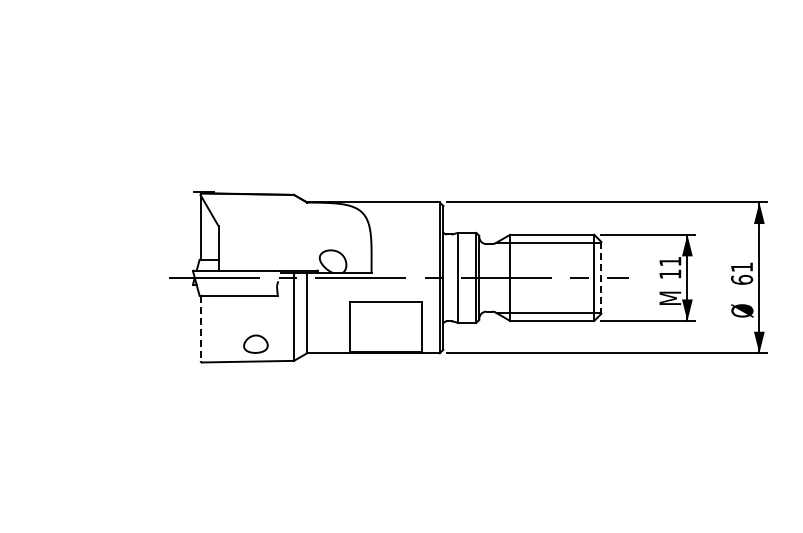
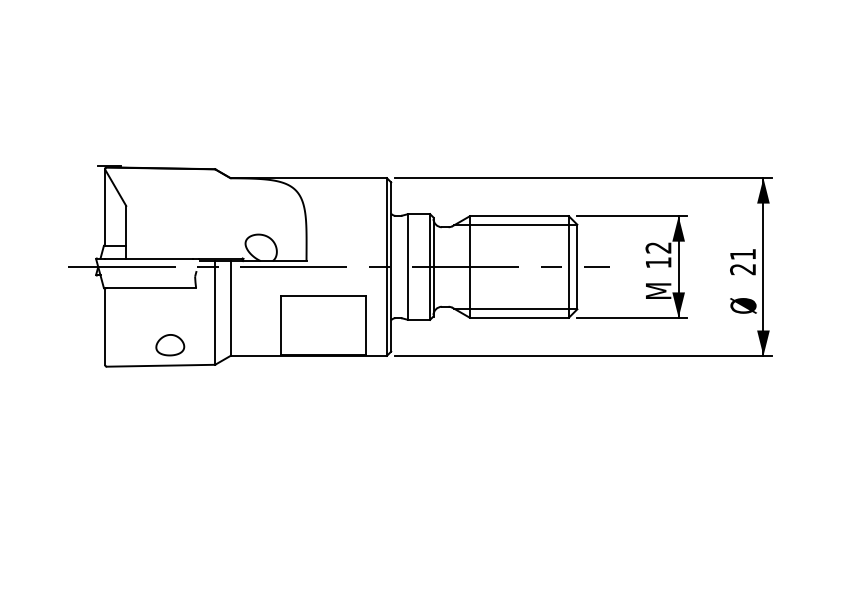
text: (669, 261) -> (657, 247), 11 -> 12
line: (601, 277) -> (577, 266), dashed -> solid
text: (742, 279) -> (743, 268), 61 -> 21
line: (200, 328) -> (104, 326), dashed -> solid

